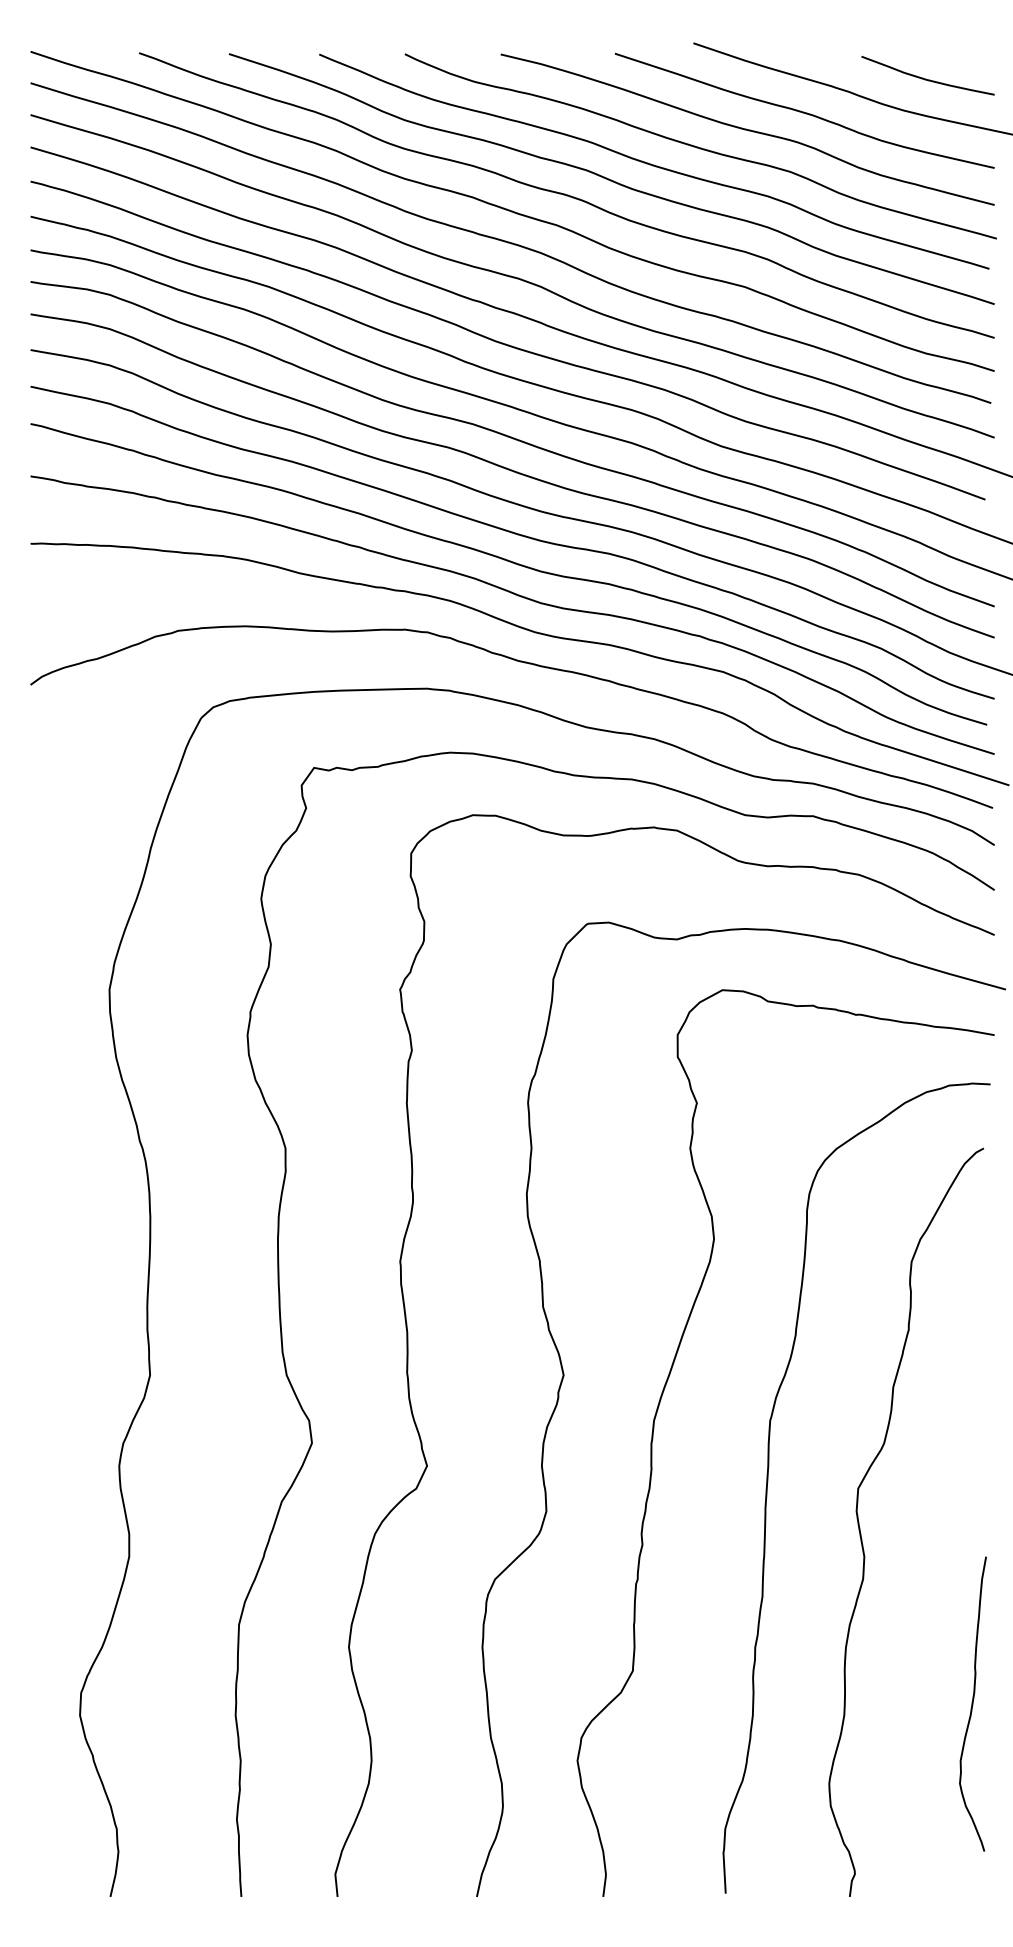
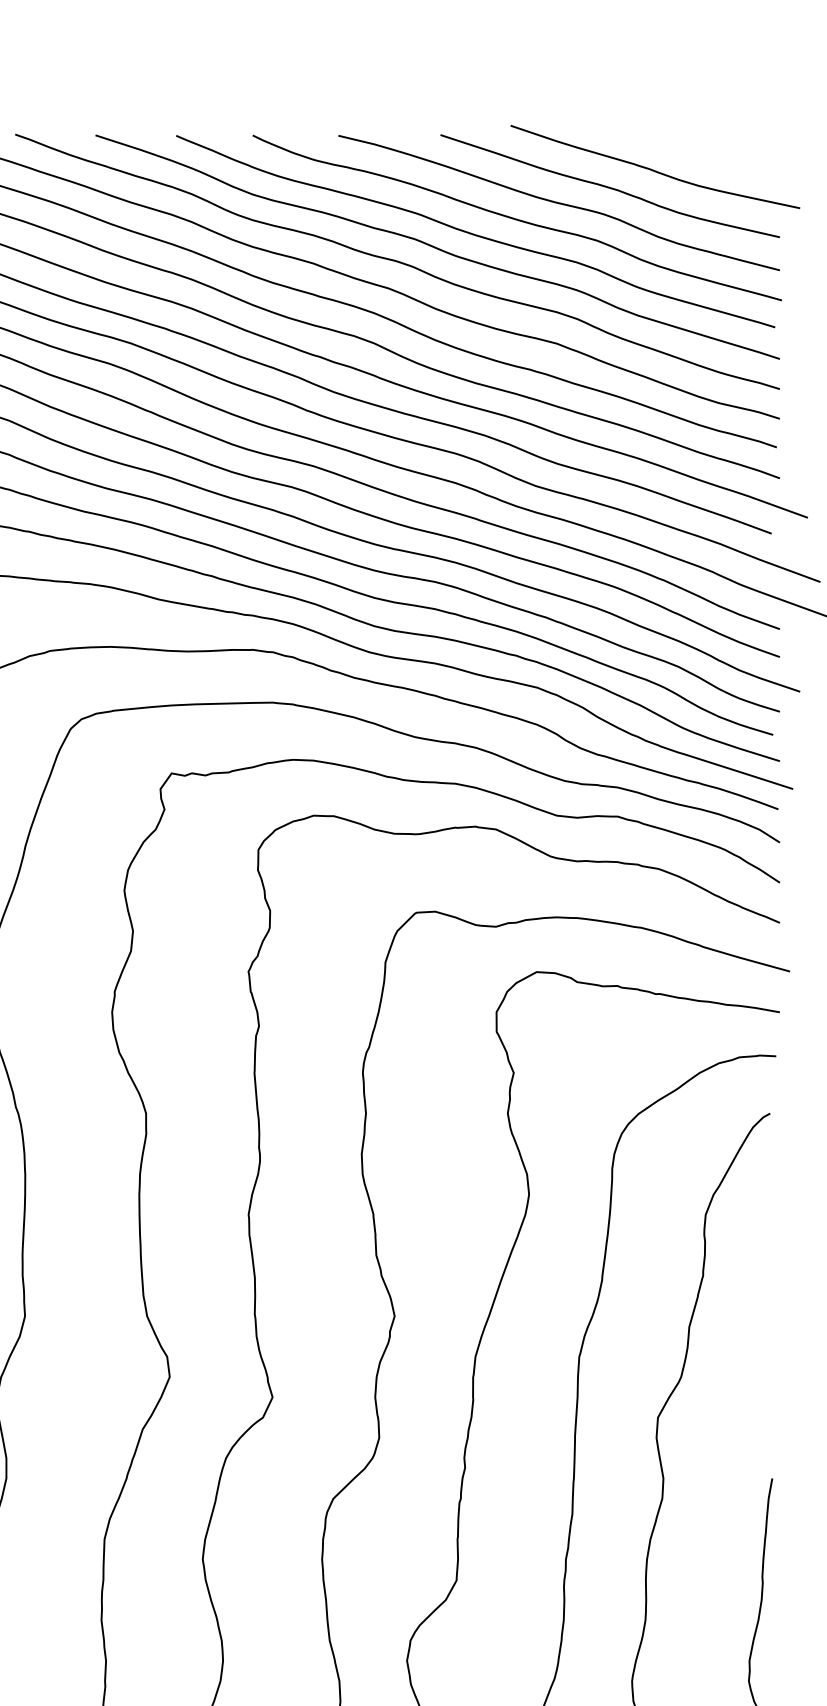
curve: (926, 78) -> (719, 157), removed

